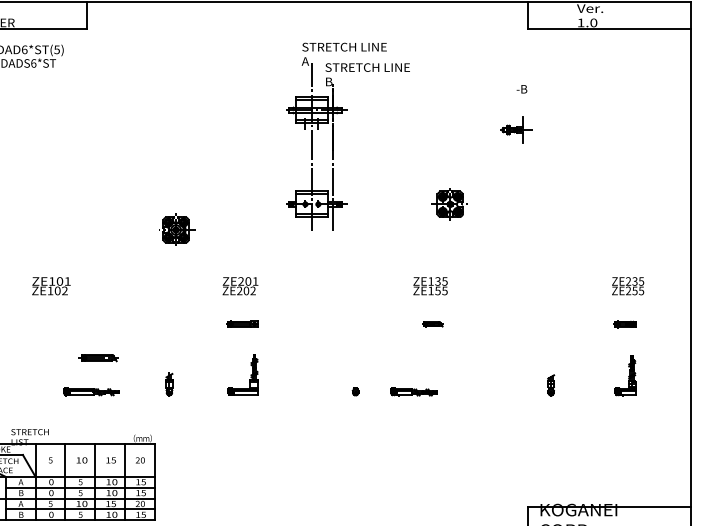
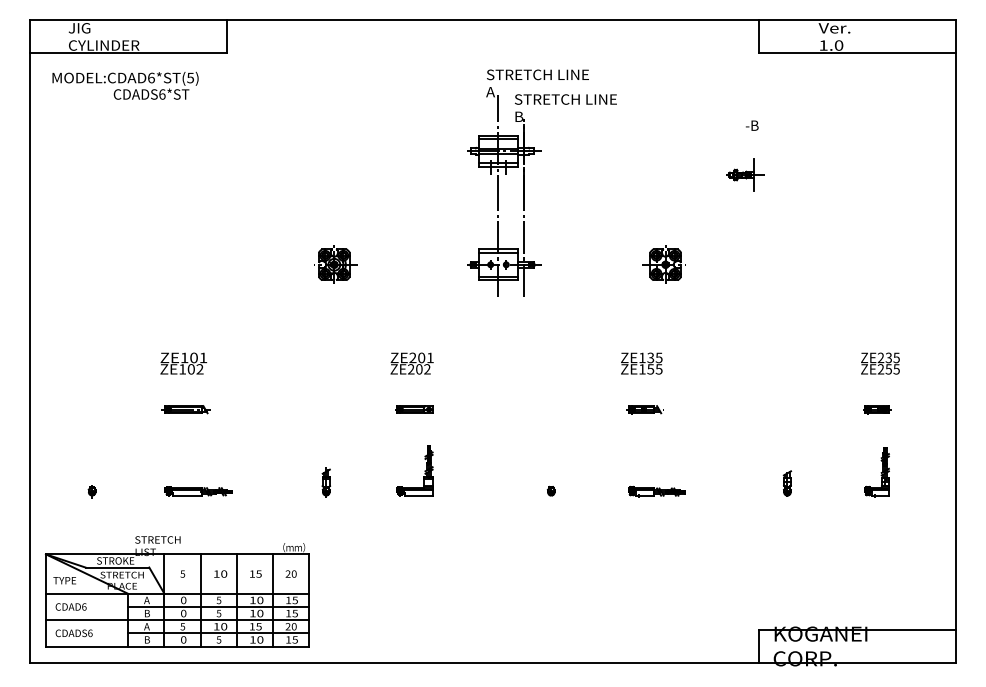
part: (177, 229) -> (335, 264), moved
part: (432, 324) -> (644, 409), size x1.43
part: (98, 358) -> (185, 409), moved
part: (90, 392) -> (198, 491), moved
part: (413, 392) -> (656, 491), moved

